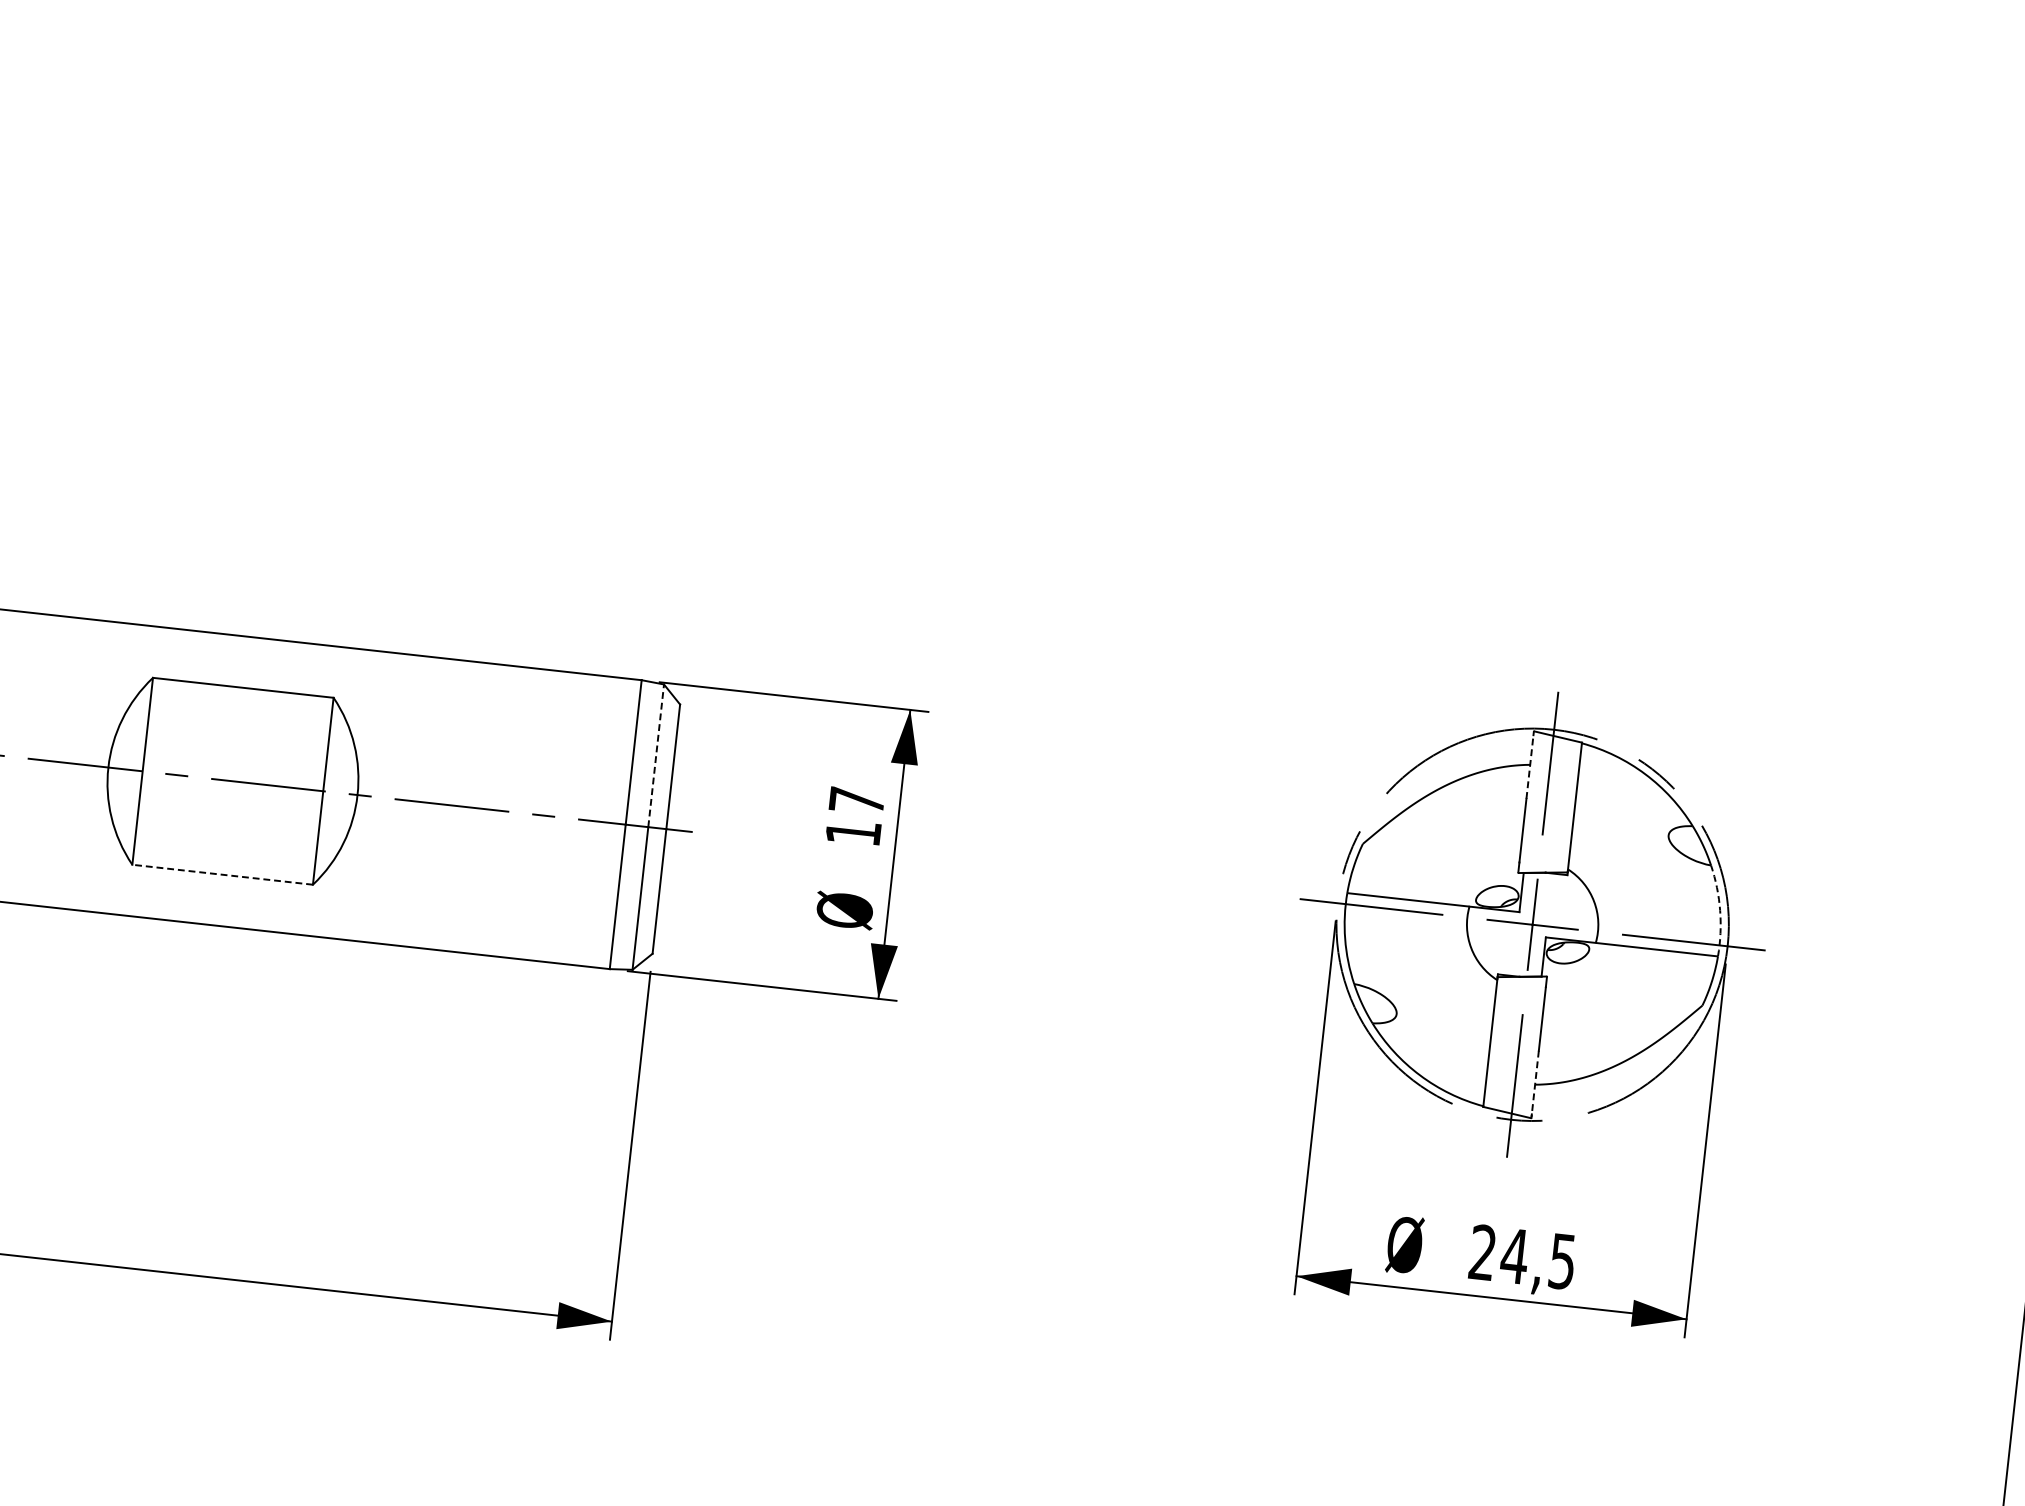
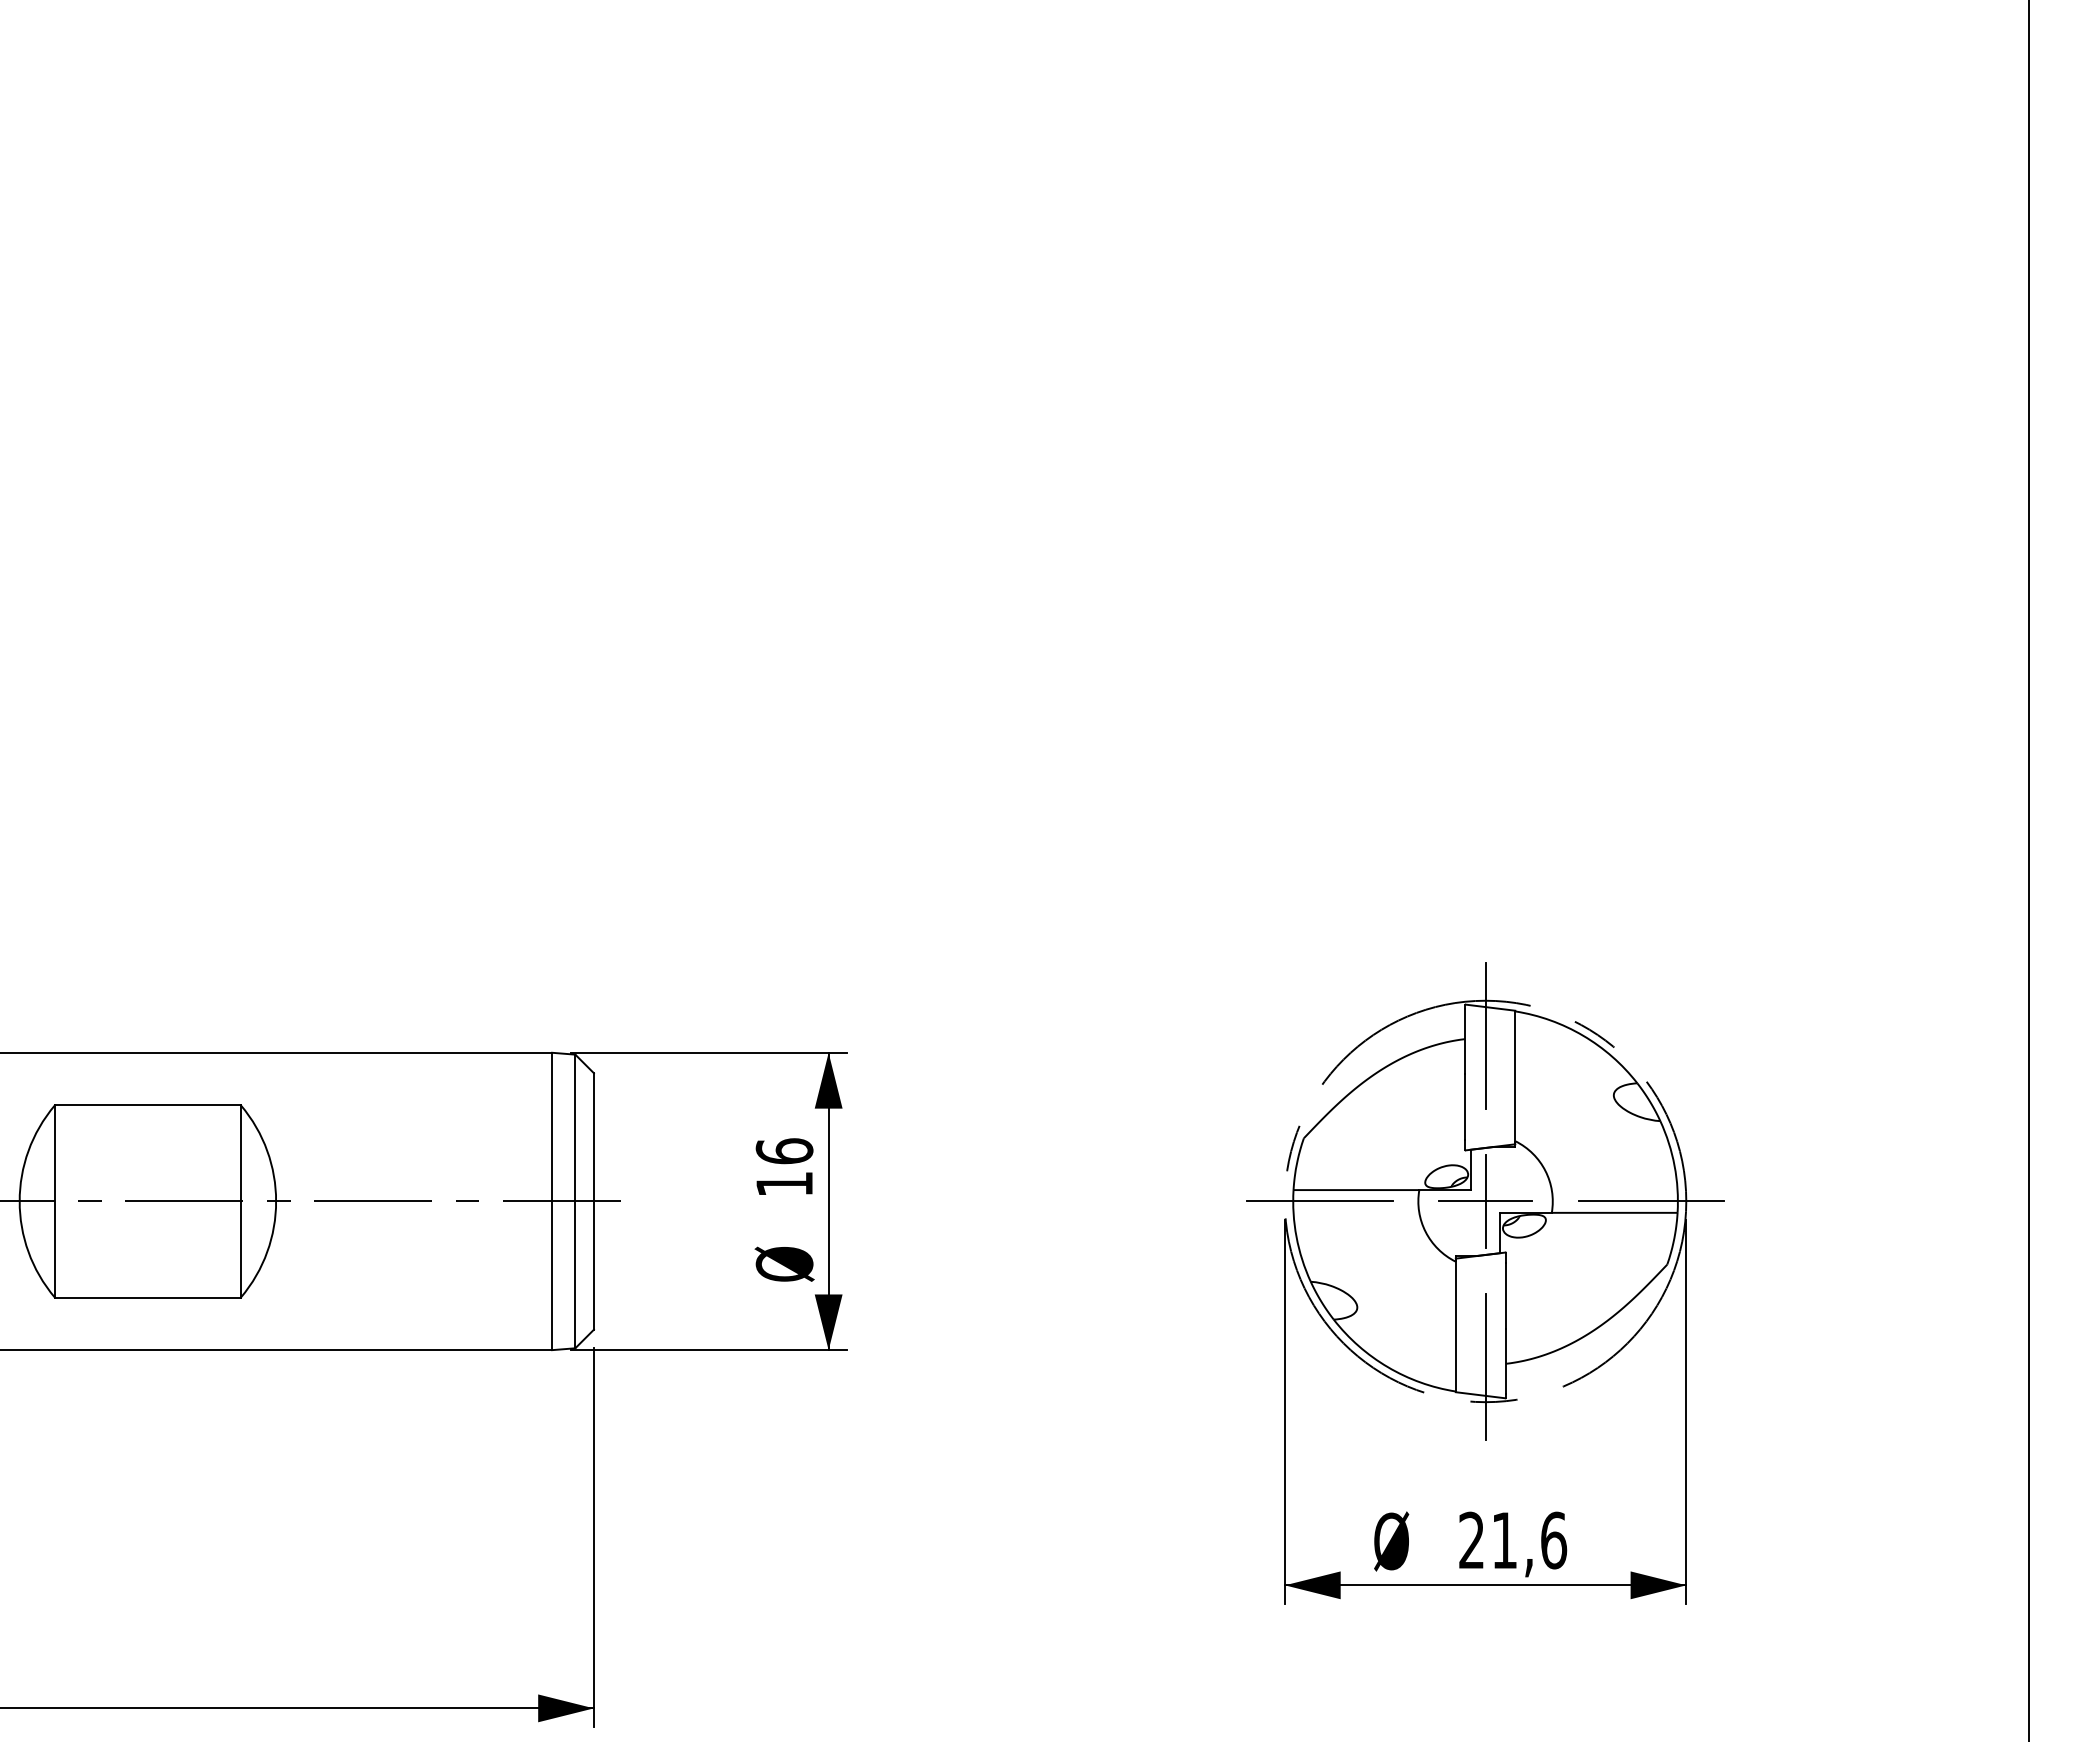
line: (656, 755) -> (575, 1127), dashed -> solid
line: (1530, 767) -> (1465, 1041), dashed -> solid
text: (856, 801) -> (784, 1151), 17 -> 16
line: (222, 874) -> (147, 1297), dashed -> solid
arc: (1720, 910) -> (1674, 1165), dashed -> solid
line: (1535, 1082) -> (1506, 1361), dashed -> solid
text: (1538, 1258) -> (1528, 1540), 24,5 -> 21,6

